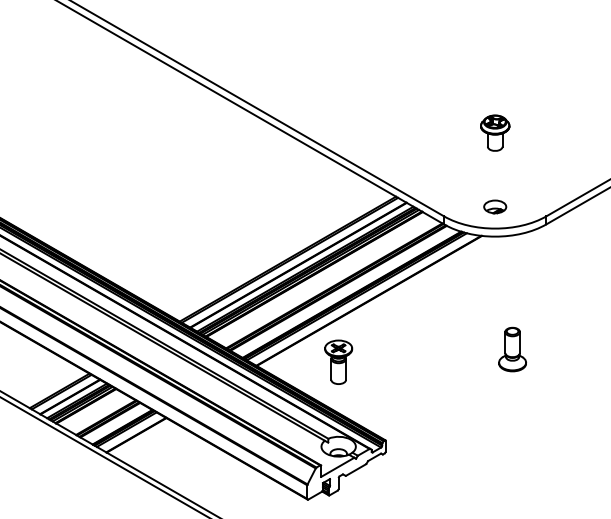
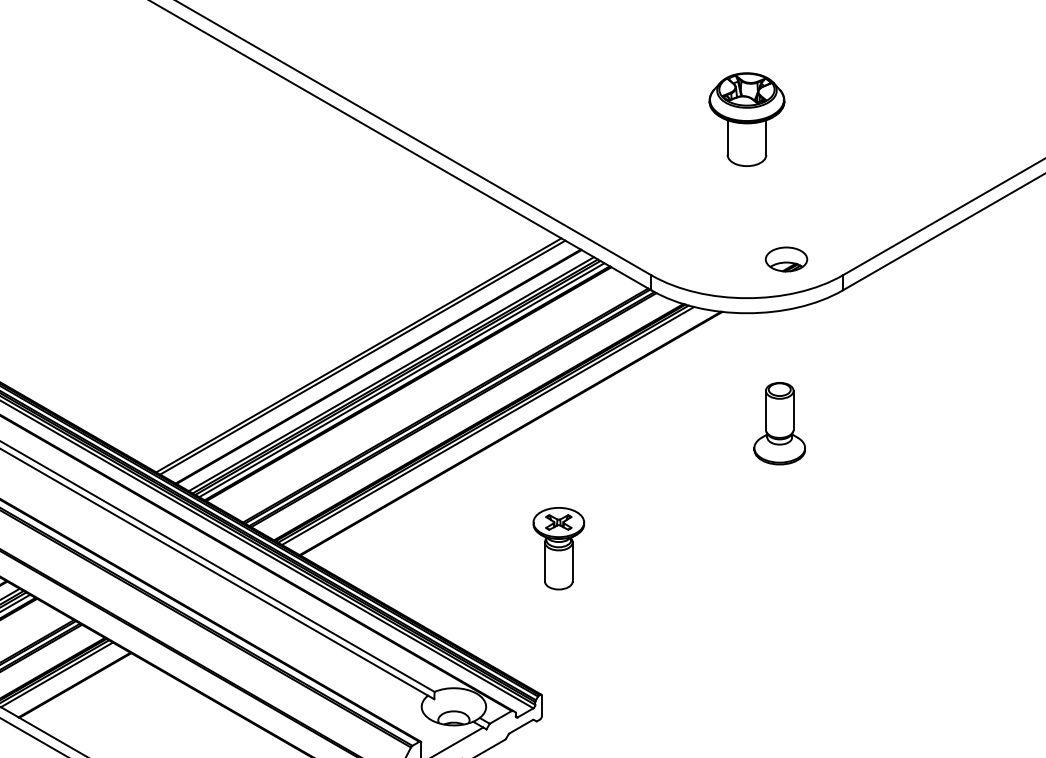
part: (495, 132) -> (747, 118), size x1.4
part: (495, 206) -> (787, 258), moved
part: (512, 349) -> (779, 423), moved
part: (338, 361) -> (558, 547), moved

